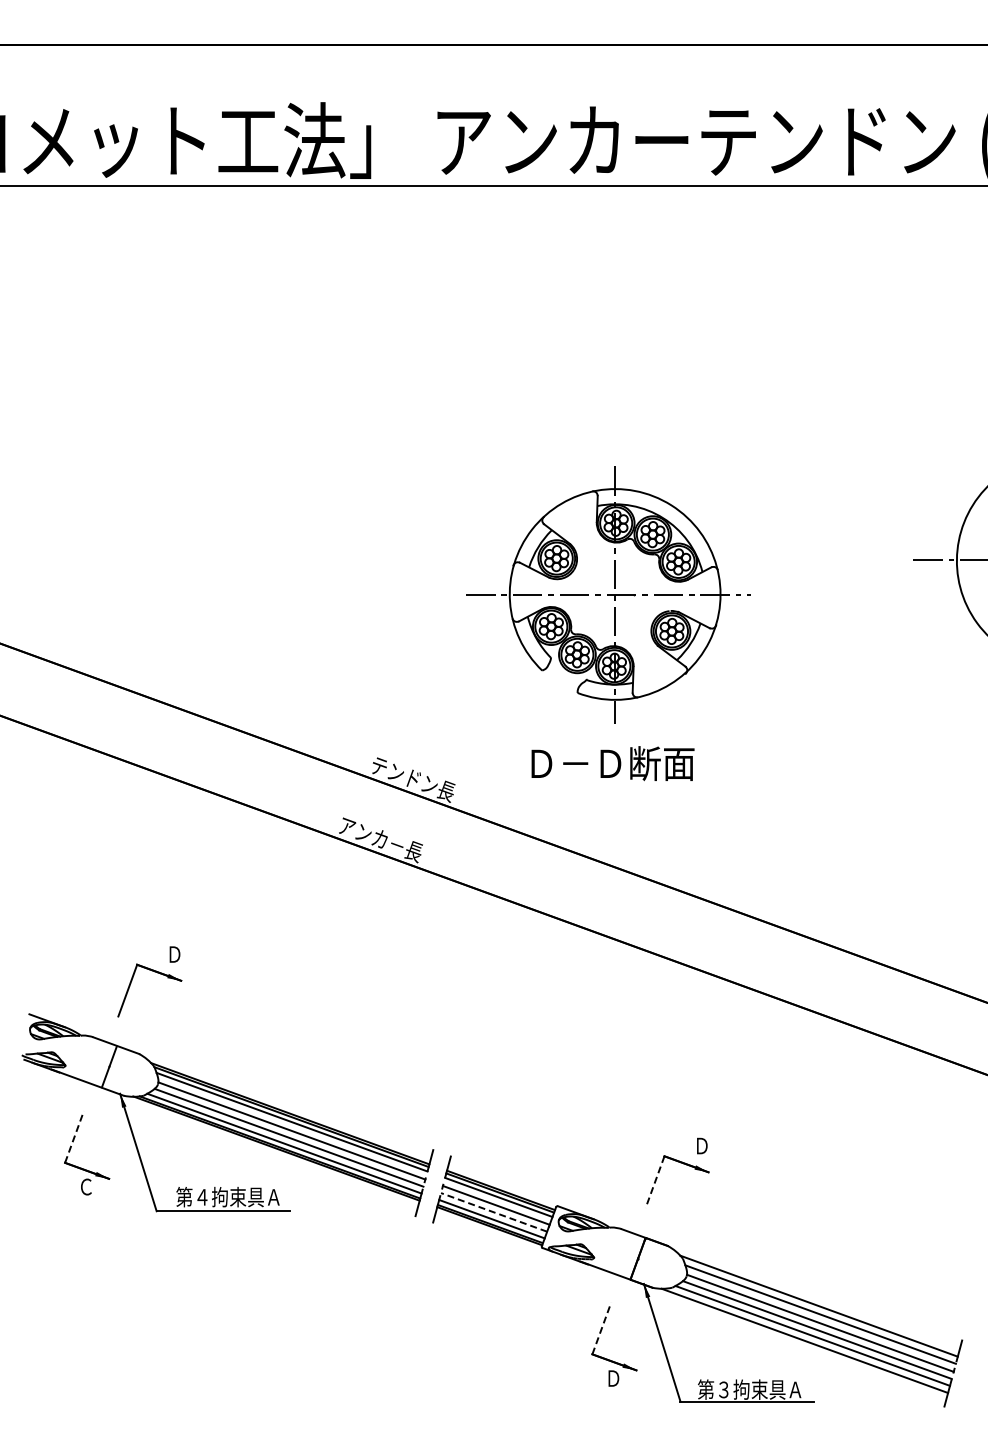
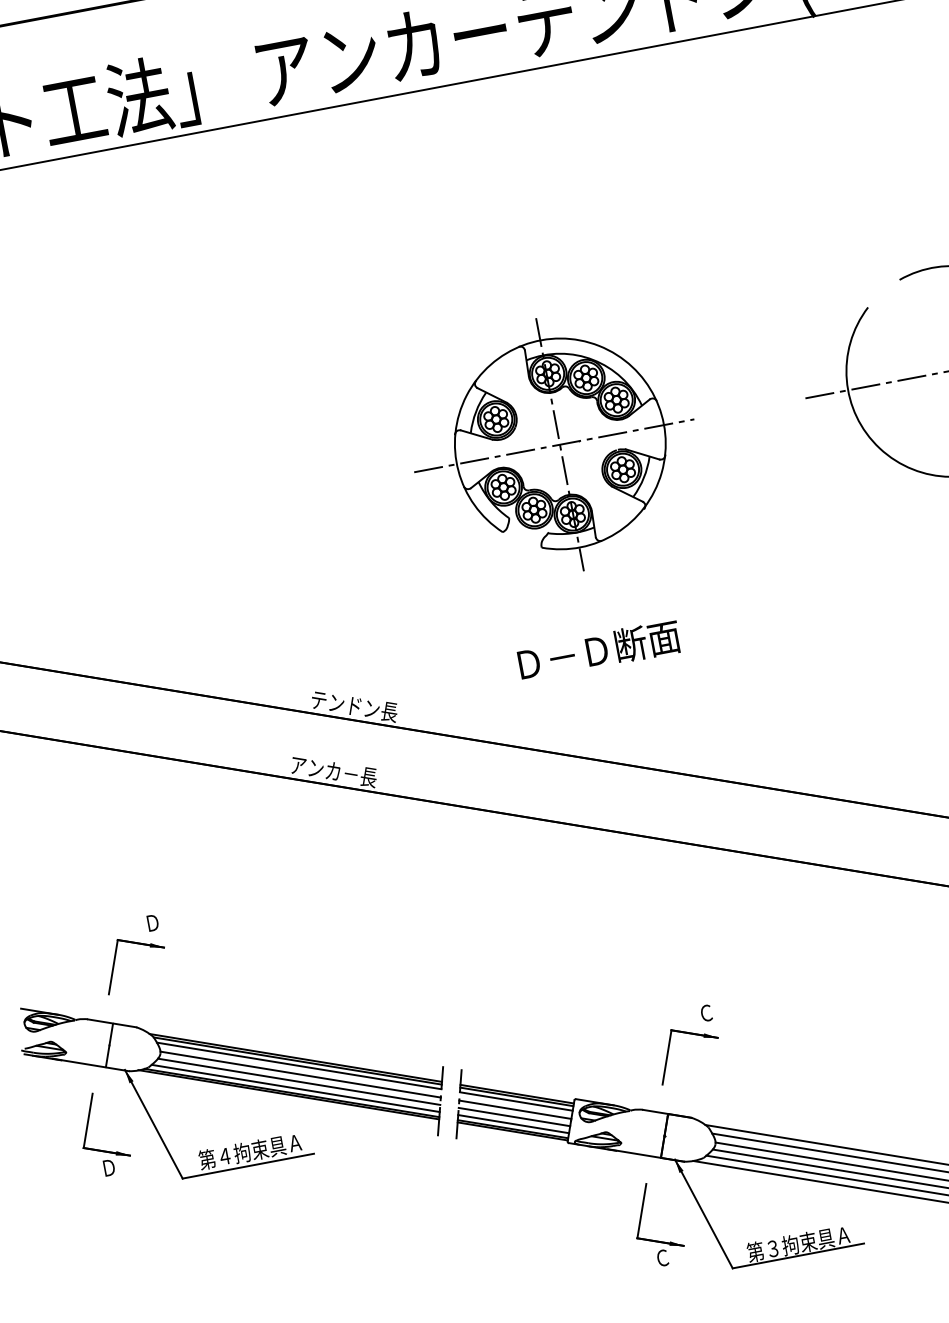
part: (608, 594) -> (553, 445), moved
text: (612, 763) -> (598, 650), moved
line: (74, 1137) -> (88, 1121), dashed -> solid
text: (701, 1145) -> (705, 1012), Ｄ -> Ｃ
line: (655, 1182) -> (667, 1057), dashed -> solid
text: (86, 1186) -> (109, 1167), Ｃ -> Ｄ
line: (493, 1212) -> (513, 1117), dashed -> solid
line: (601, 1328) -> (641, 1211), dashed -> solid
text: (613, 1378) -> (662, 1258), Ｄ -> Ｃ

